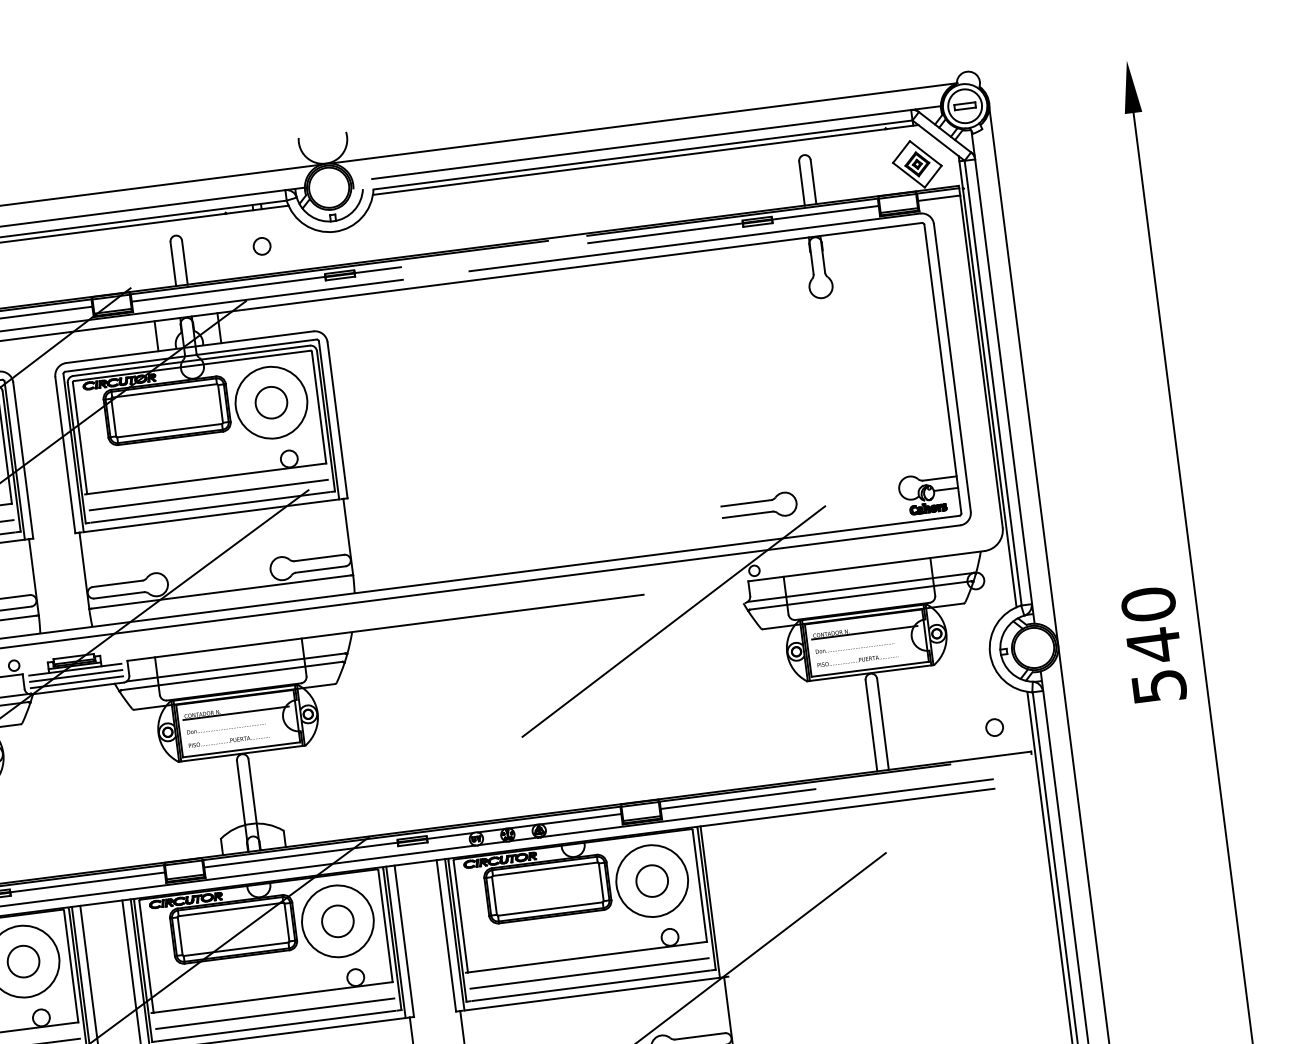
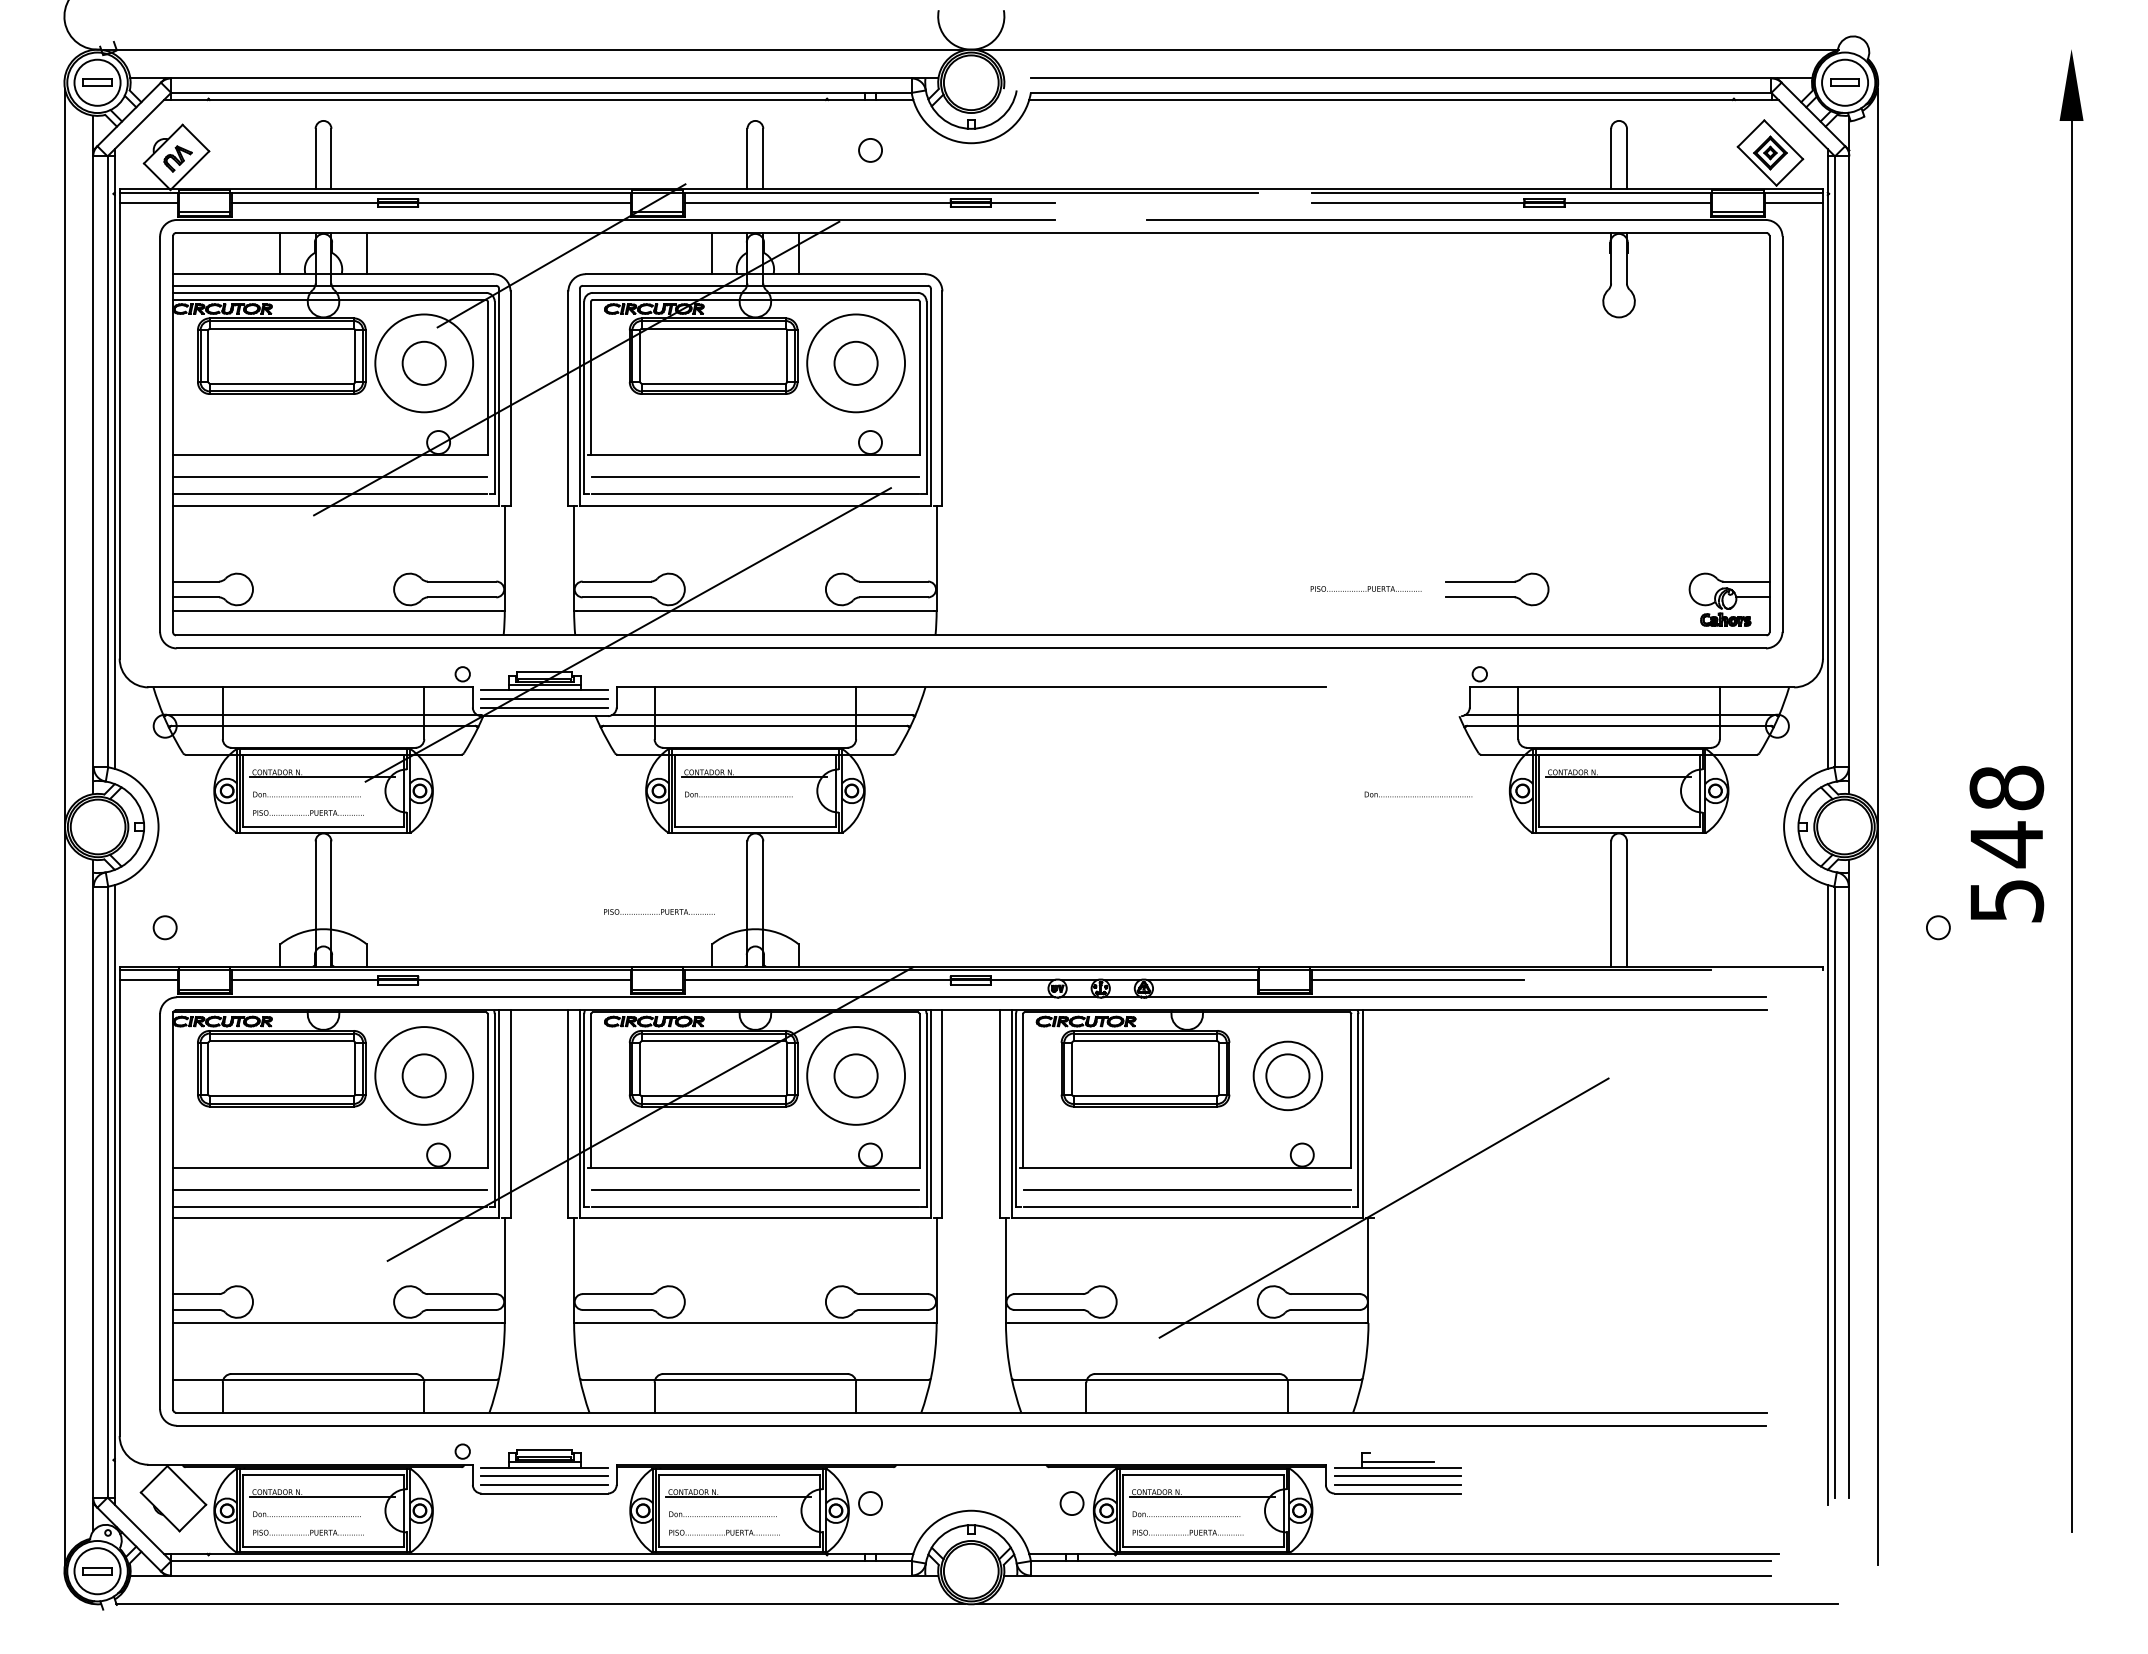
text: (1148, 604) -> (2006, 787), 540 -> 548
line: (673, 621) -> (1361, 728), removed
text: (854, 646) -> (1418, 794), moved
text: (857, 659) -> (1365, 588), moved
circle: (994, 727) -> (1938, 927), moved
text: (229, 740) -> (659, 911), moved
circle: (651, 880) -> (1287, 1075), size x0.7

